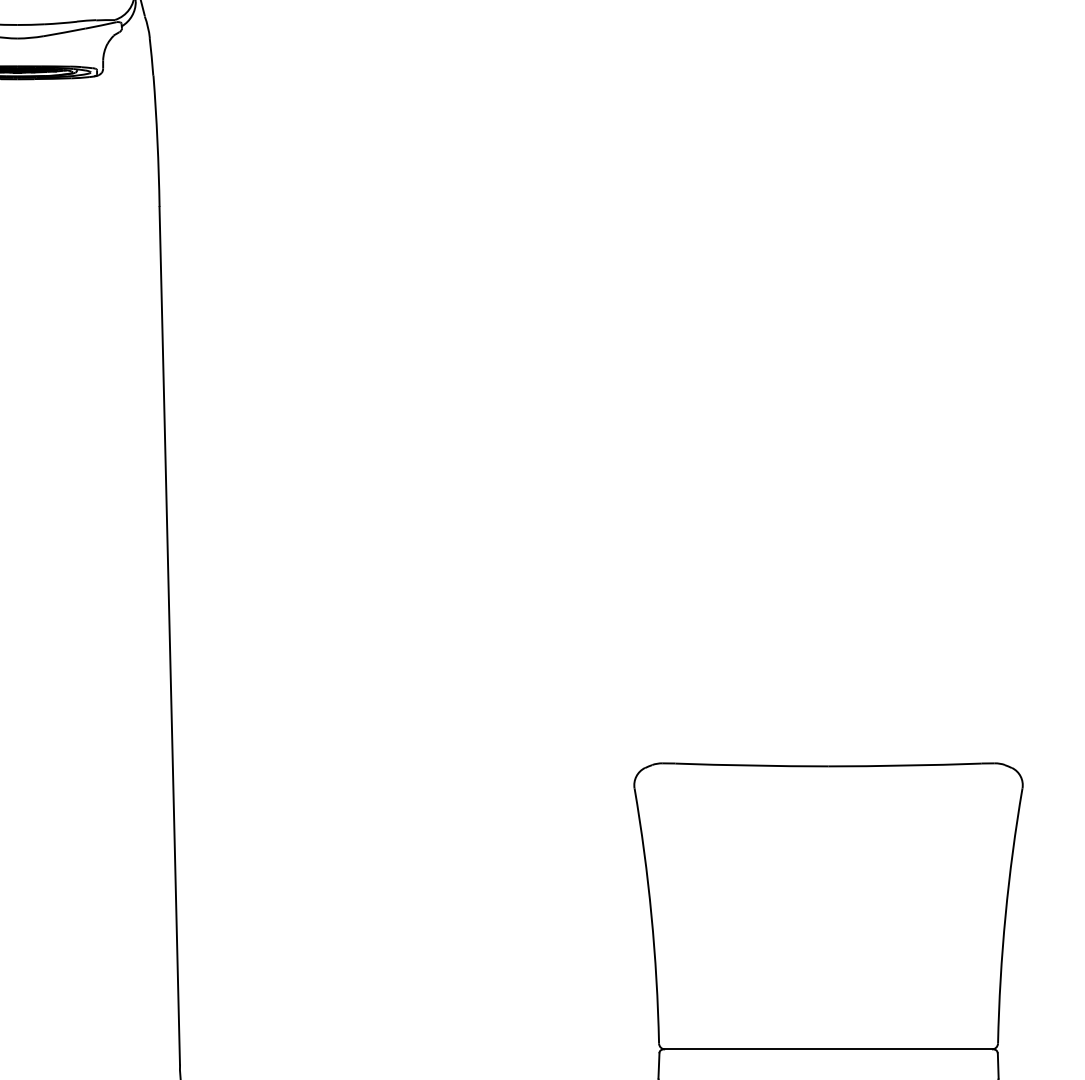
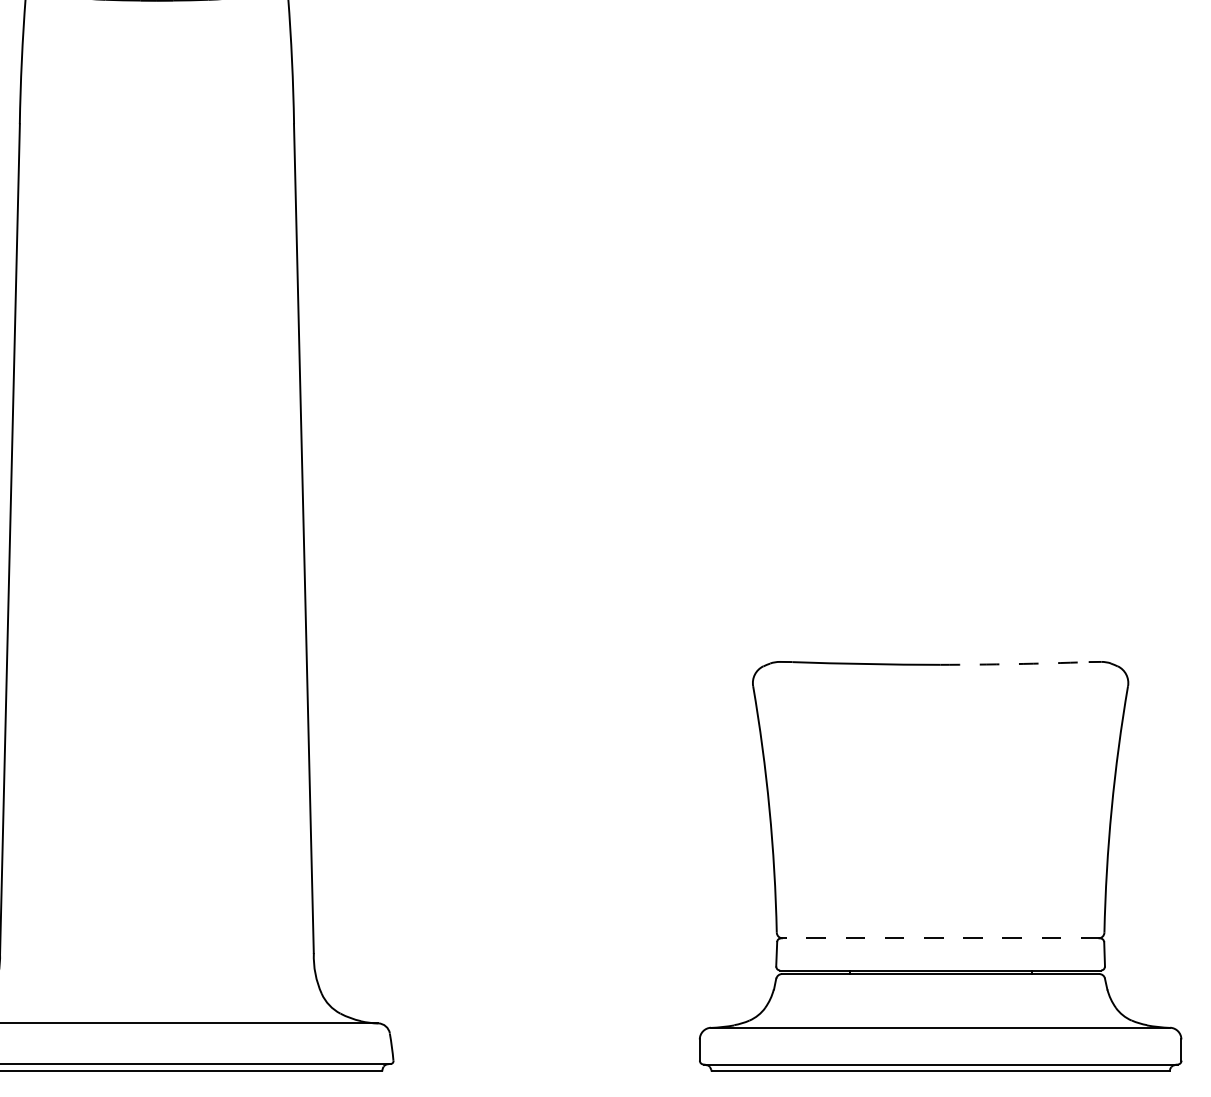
arc: (905, 766) -> (1014, 664), solid -> dashed
line: (828, 1049) -> (940, 938), solid -> dashed

